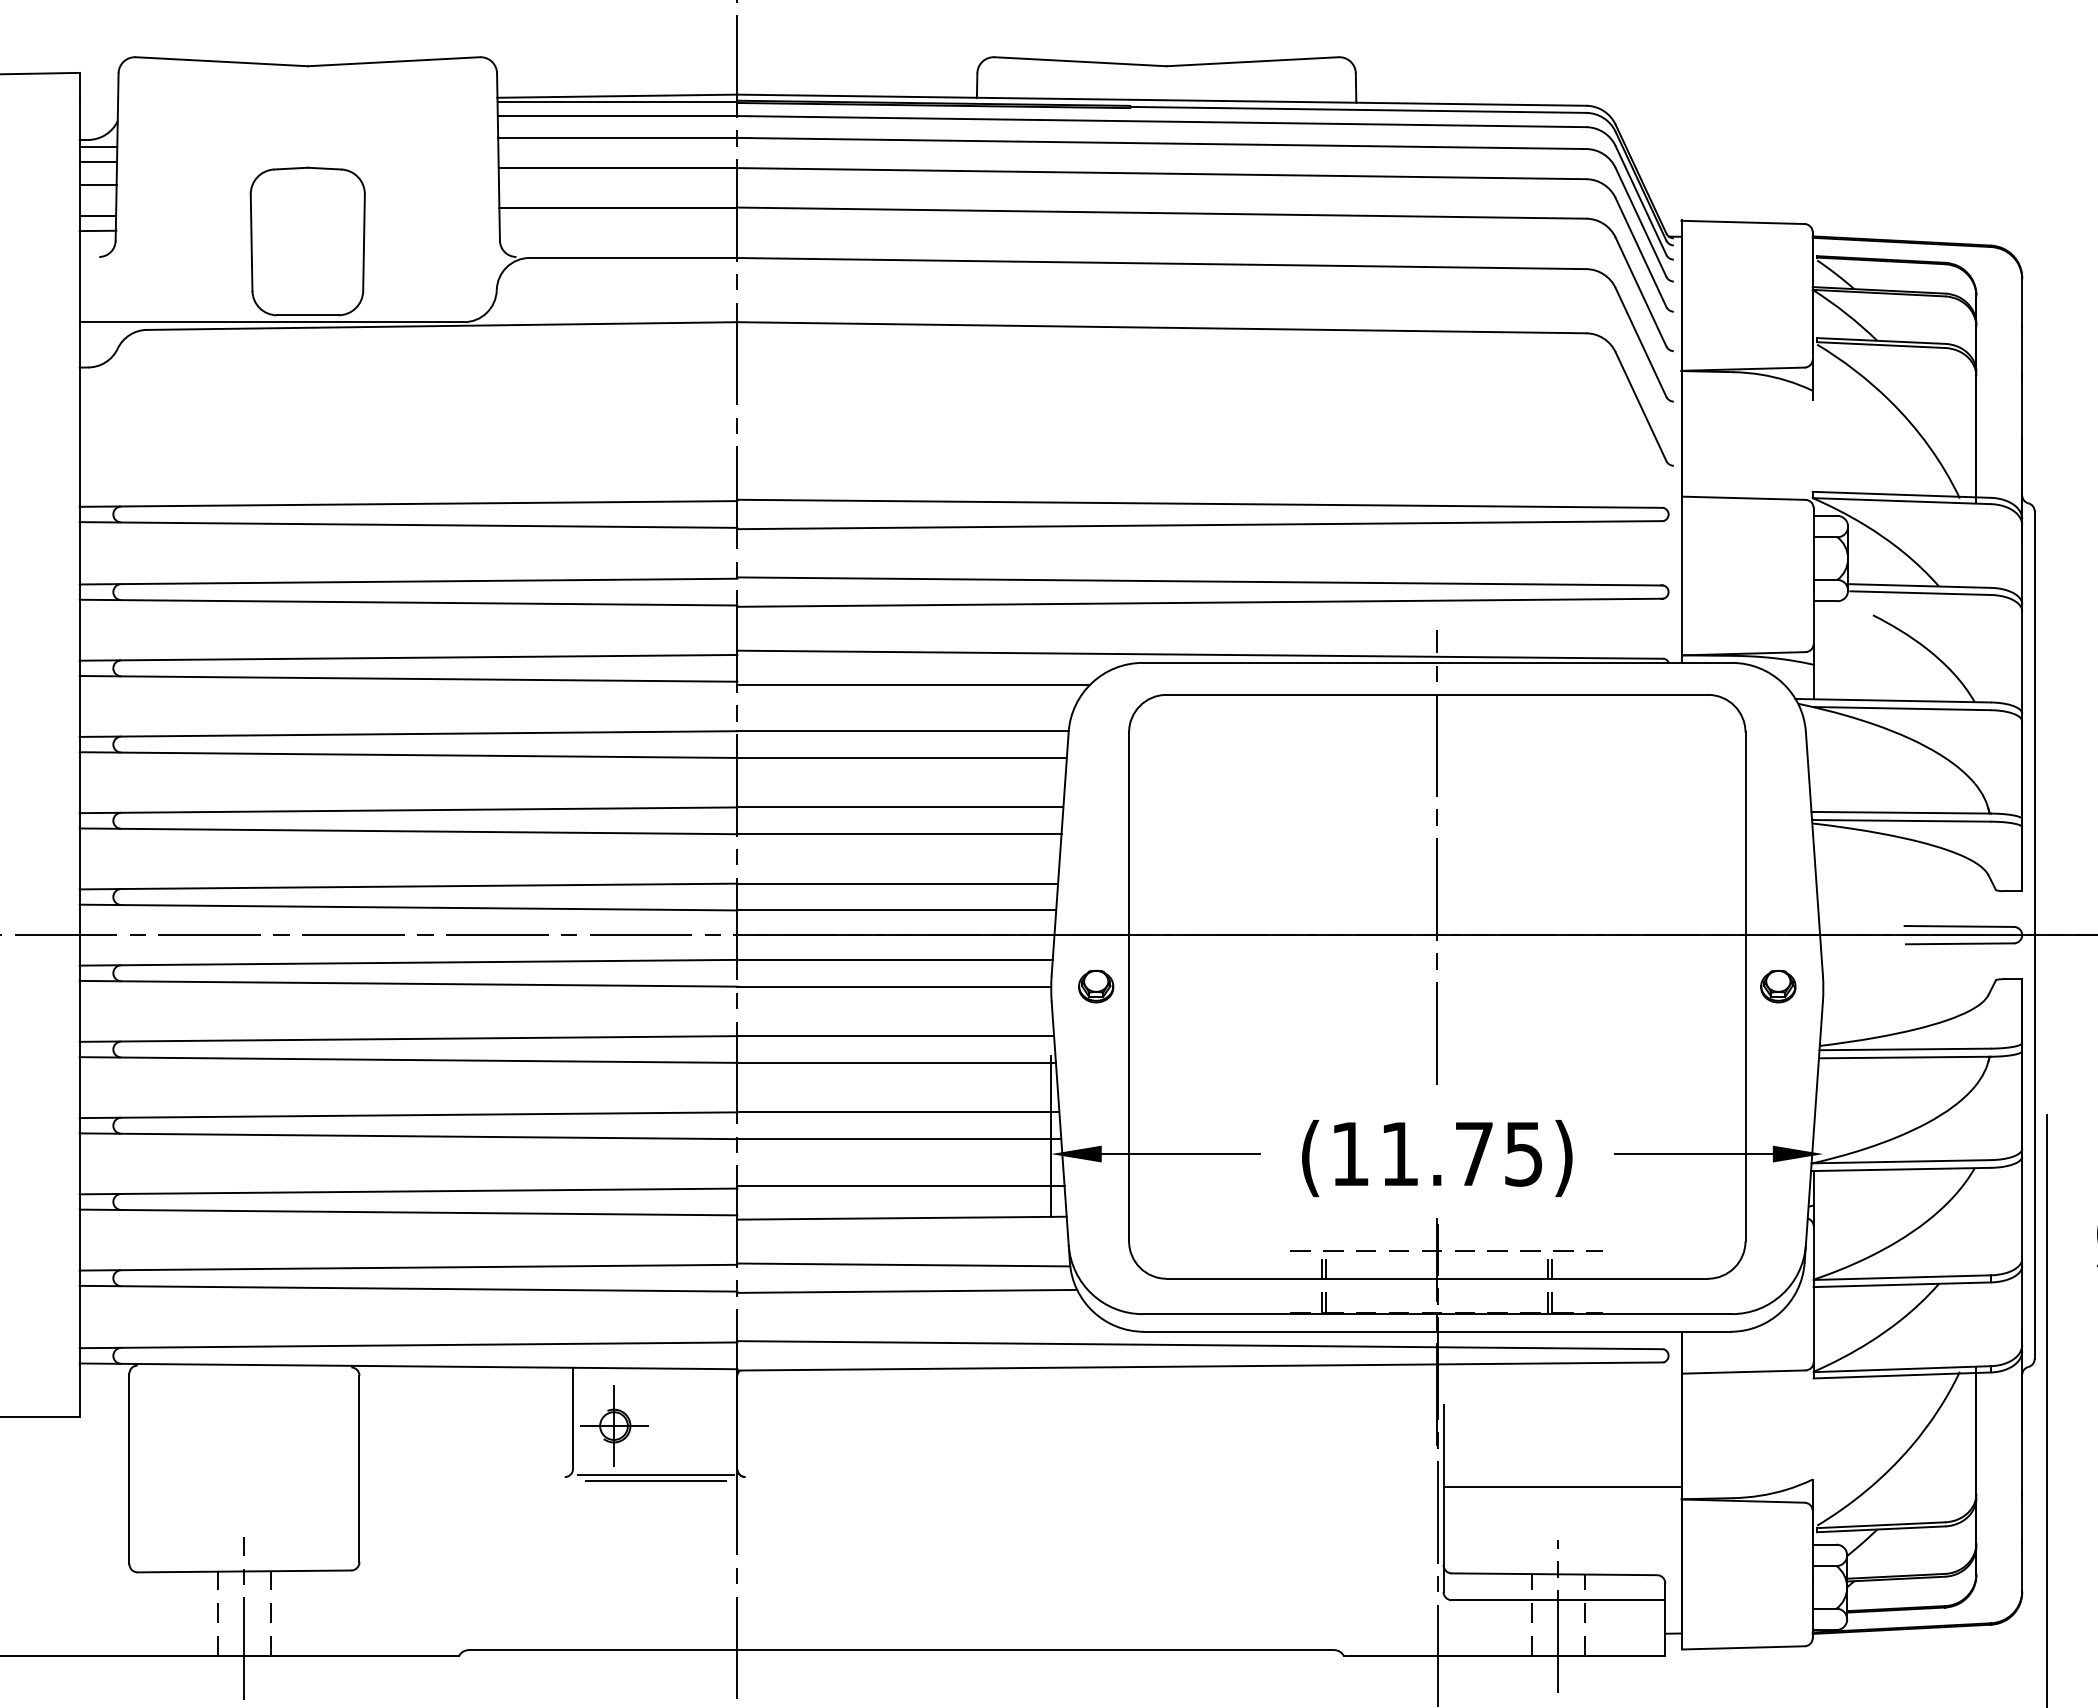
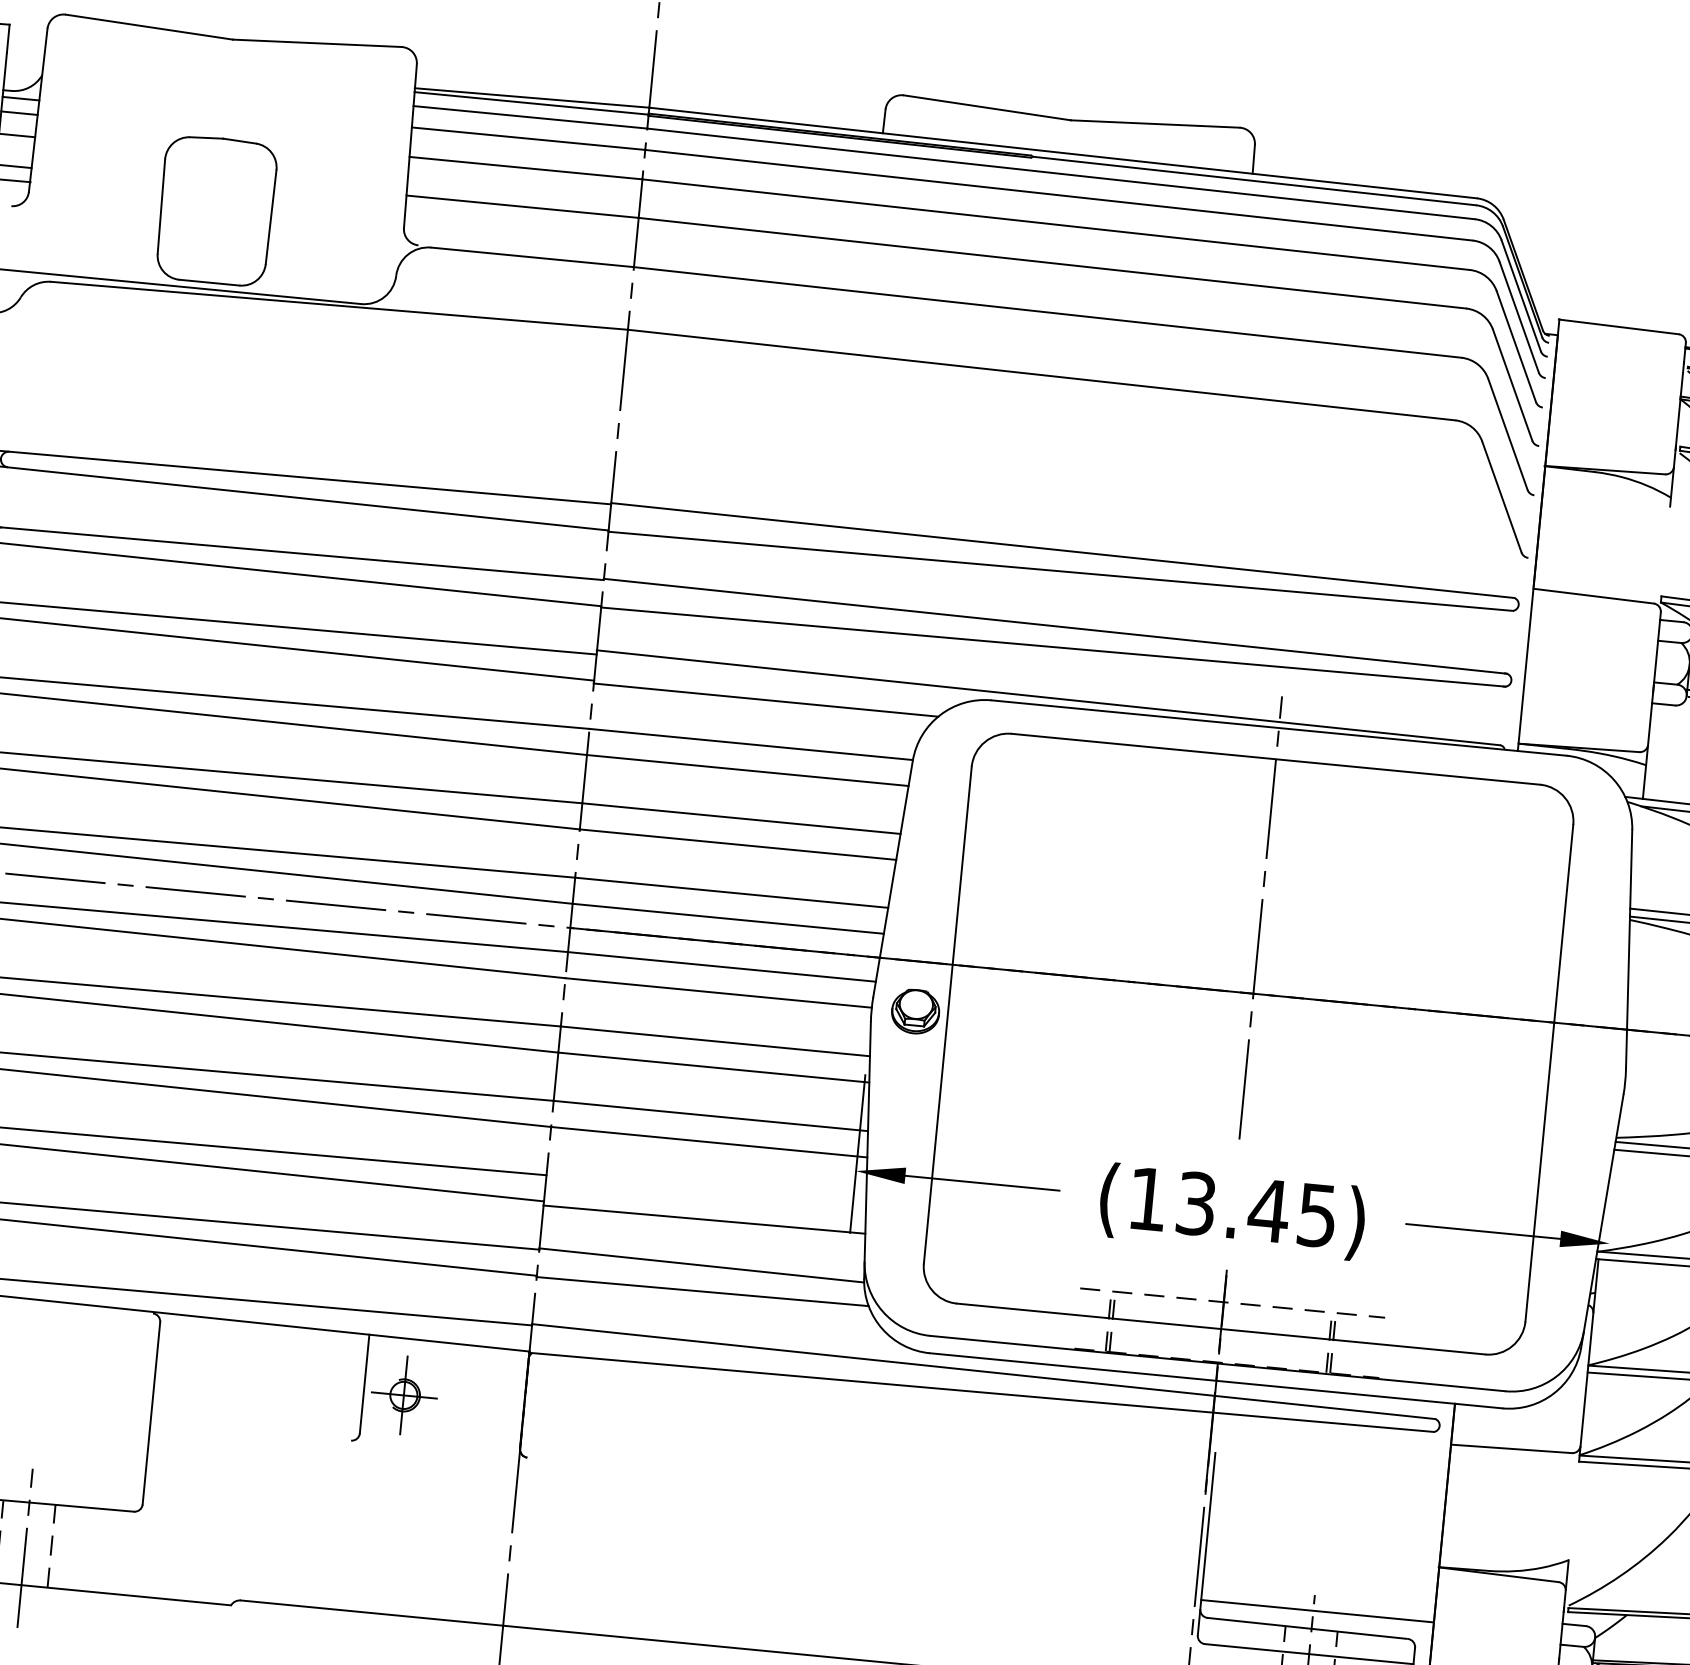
part: (1096, 986) -> (916, 1011), size x1.4
part: (1778, 986) -> (1581, 1075), removed
text: (1437, 1153) -> (1233, 1206), (11.75) -> (13.45)
line: (900, 1185) -> (706, 1187), removed
line: (655, 1474) -> (439, 1446), removed
line: (655, 1481) -> (439, 1453), removed
line: (1562, 1486) -> (1317, 1610), moved

